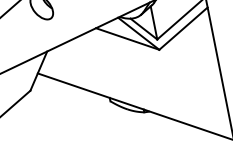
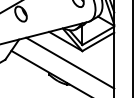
line: (142, 73) -> (70, 62), added

